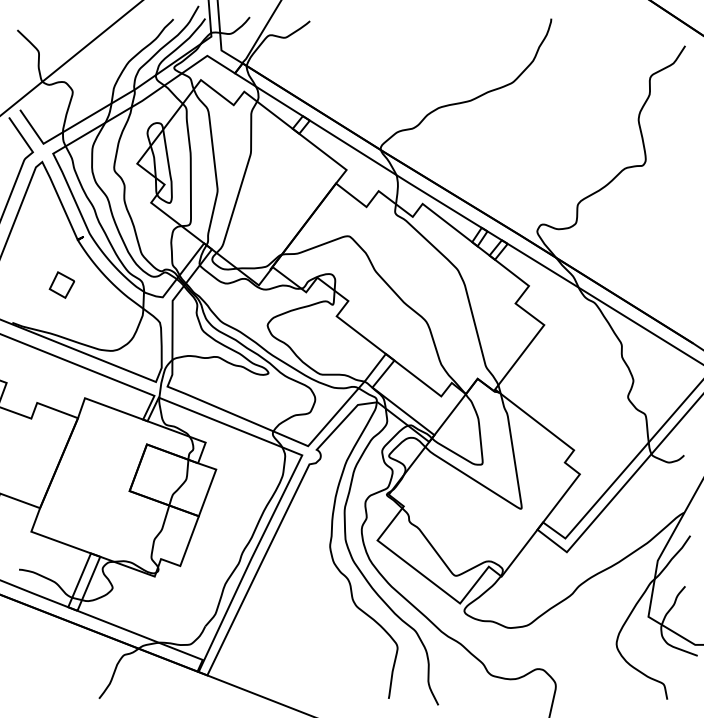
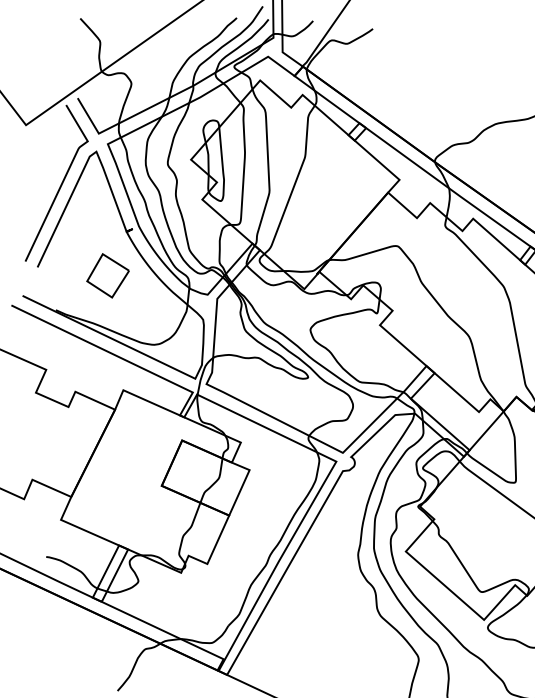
part: (61, 284) -> (107, 275), size x1.67

